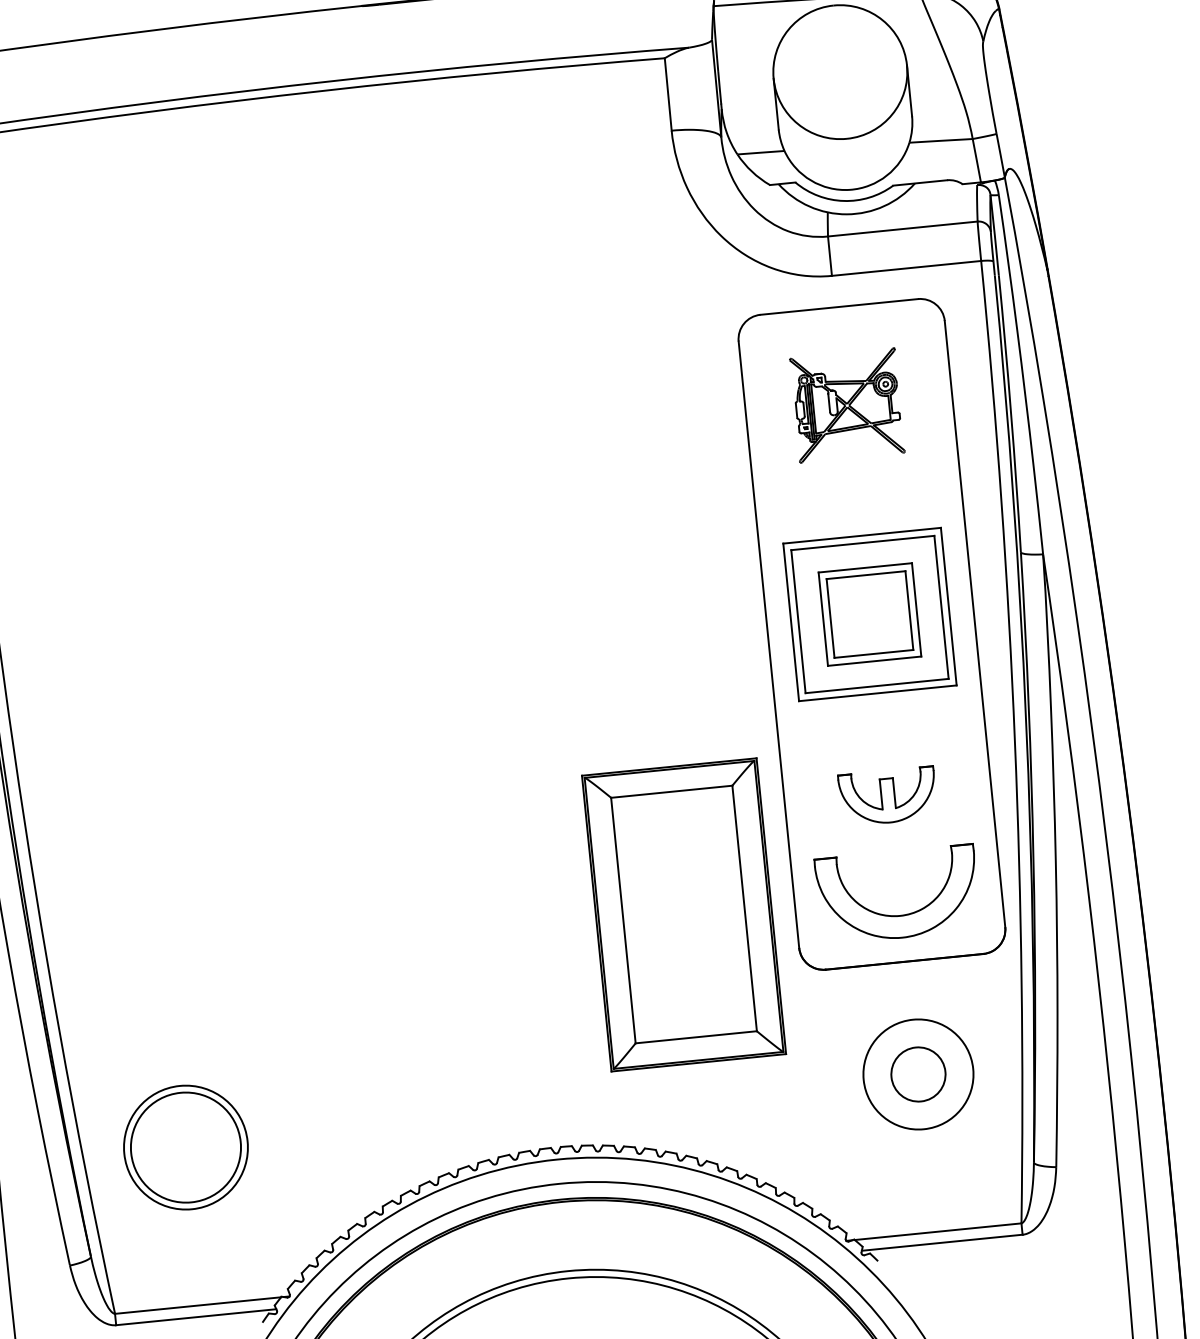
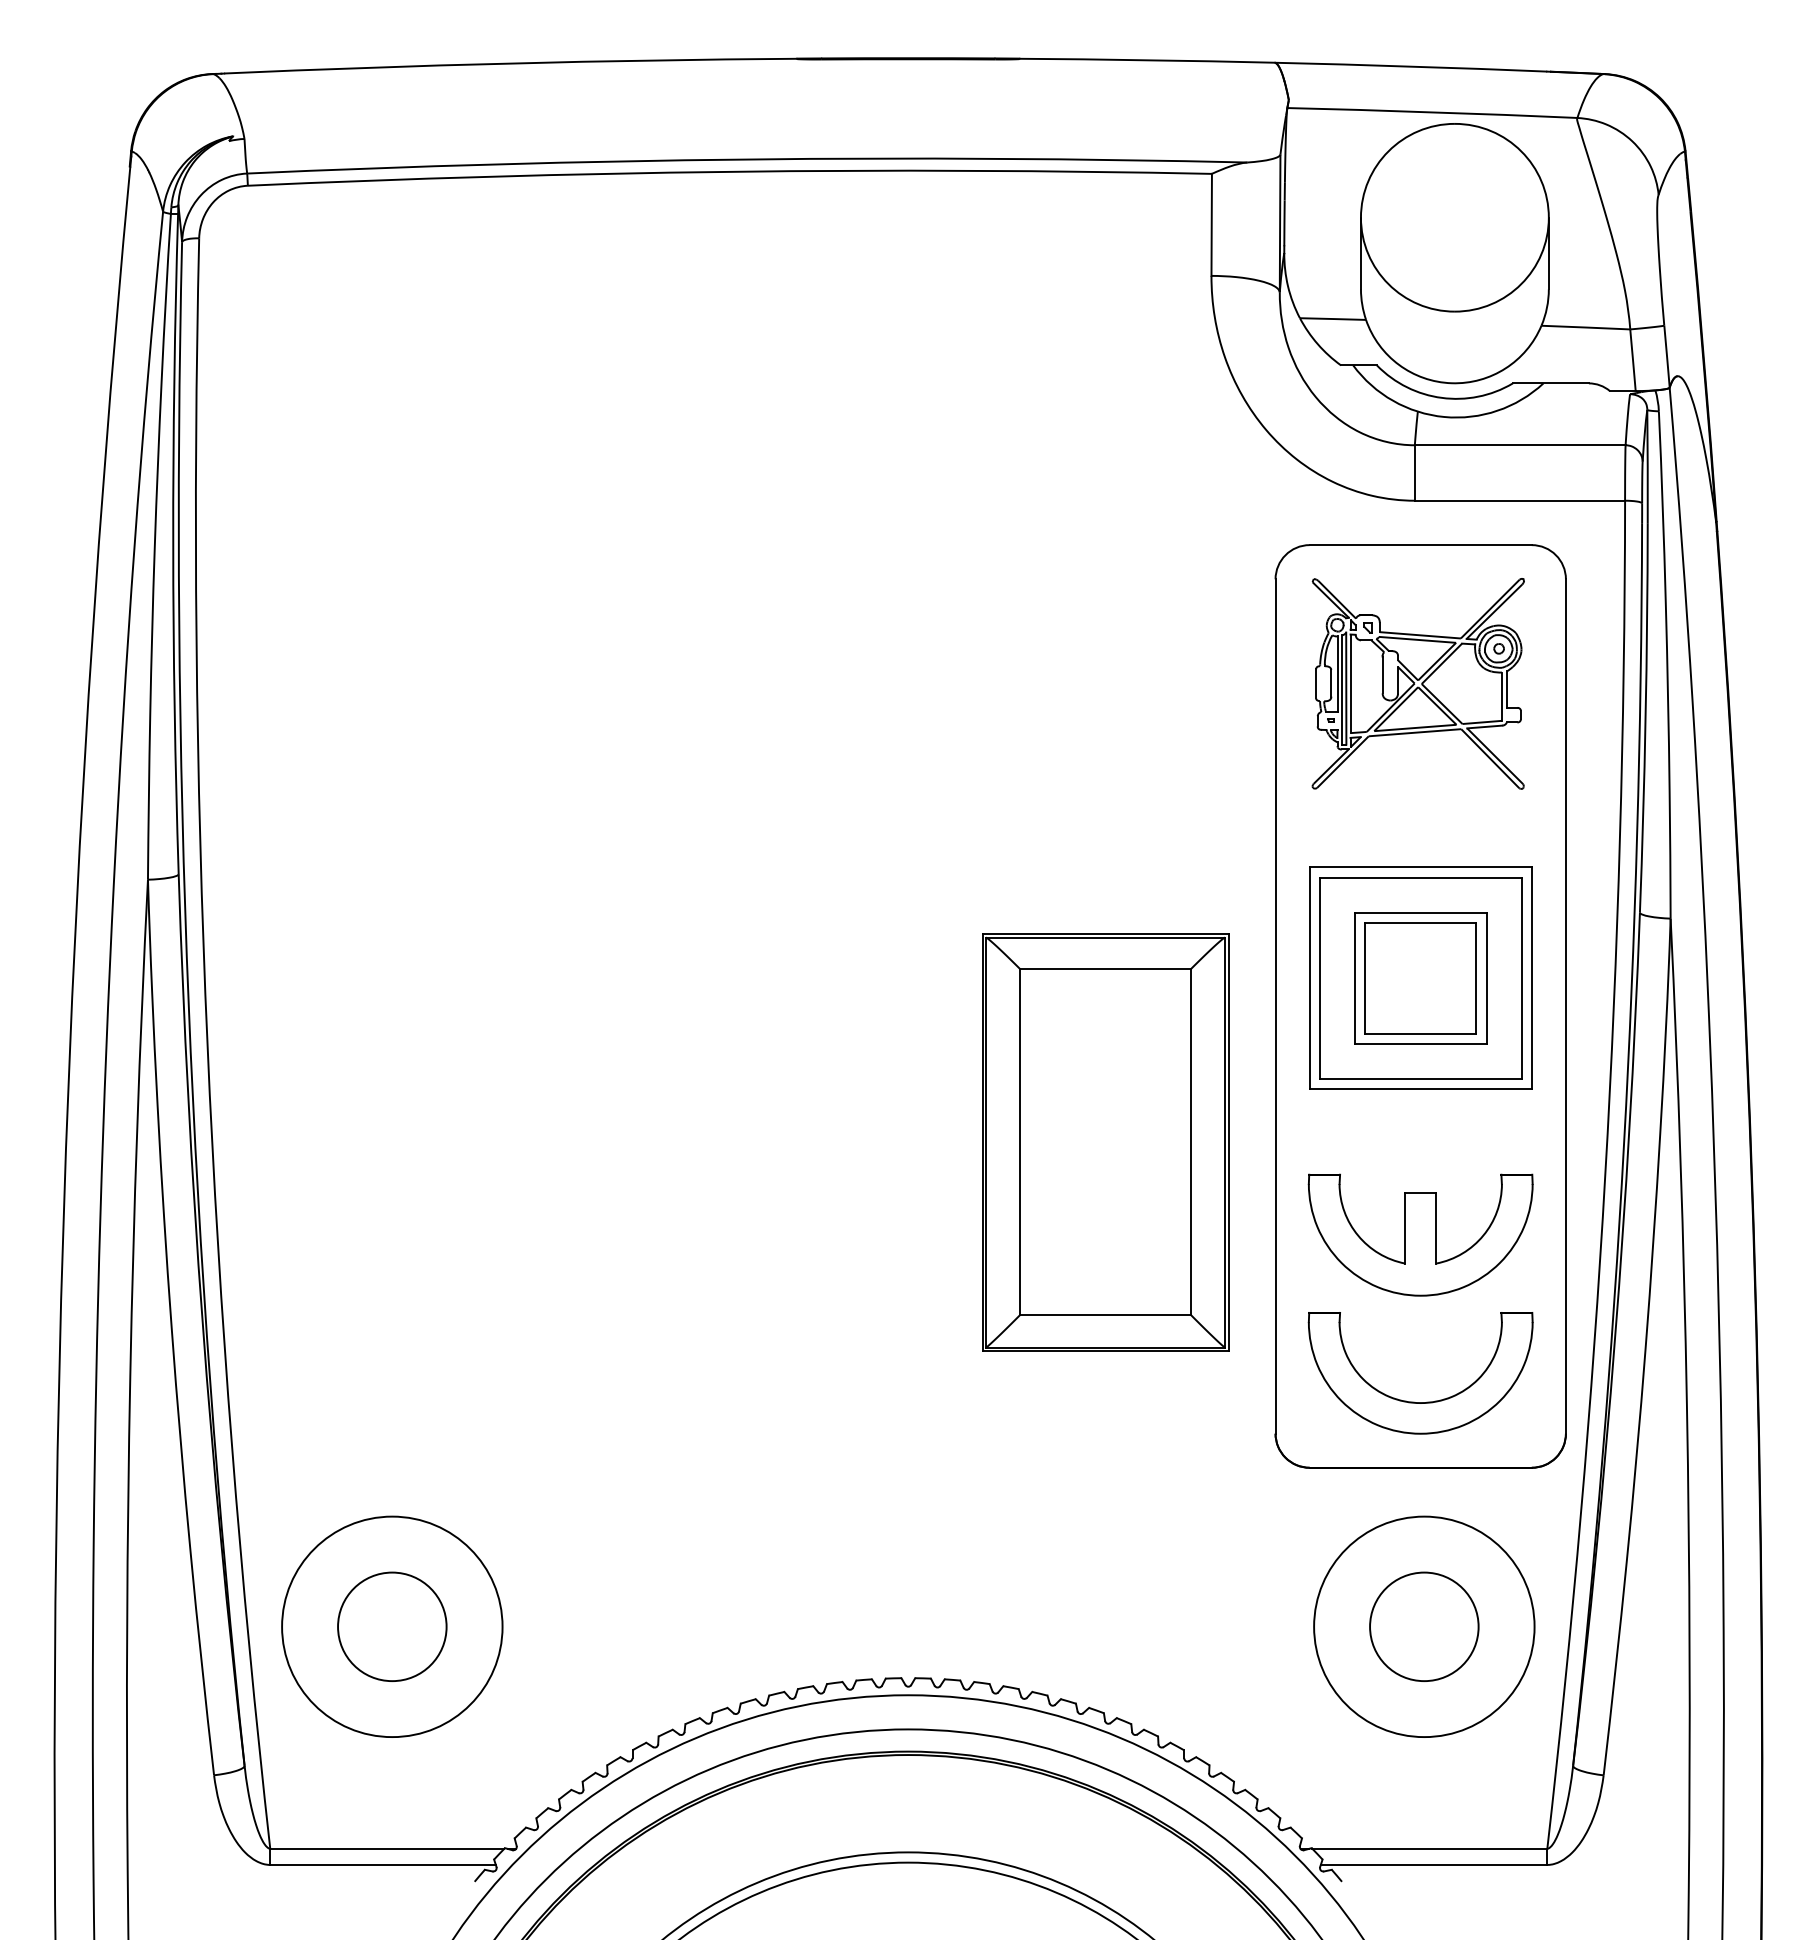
part: (846, 405) -> (1417, 683), size x1.43
part: (887, 796) -> (1420, 1234), size x1.67
part: (684, 914) -> (1105, 1142), moved
circle: (918, 1074) -> (1424, 1626), size x1.43
circle: (918, 1074) -> (1424, 1626), size x1.43
circle: (186, 1147) -> (392, 1626), size x0.62
circle: (186, 1147) -> (392, 1626), size x1.43

